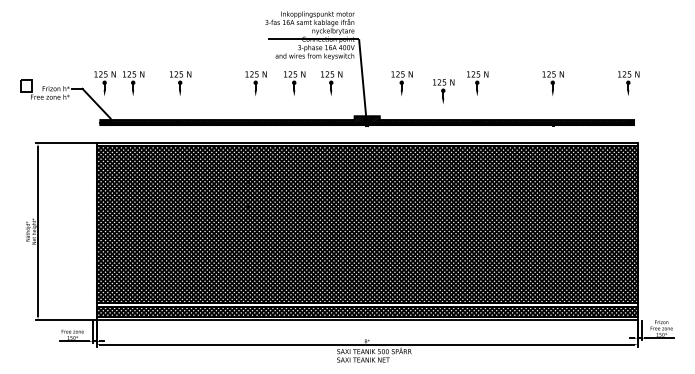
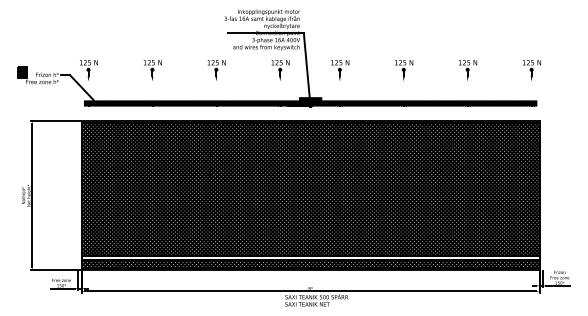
part: (133, 83) -> (112, 70), removed
part: (294, 83) -> (249, 70), removed
hatch: (26, 85) -> (22, 72), added
part: (443, 91) -> (375, 77), removed

